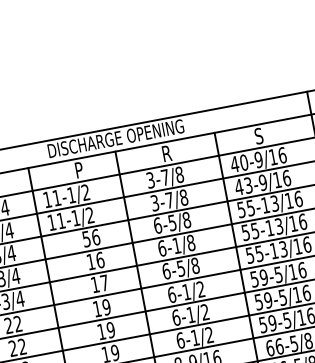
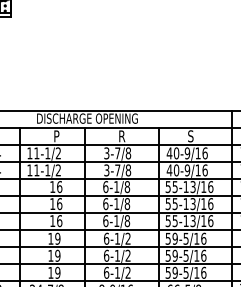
text: (248, 185) -> (176, 170), 43-9/16 -> 40-9/16
text: (172, 223) -> (116, 187), 6-5/8 -> 6-1/8
text: (86, 239) -> (52, 187), 56 -> 16
text: (180, 269) -> (116, 221), 6-5/8 -> 6-1/8
text: (104, 283) -> (59, 221), 17 -> 16

